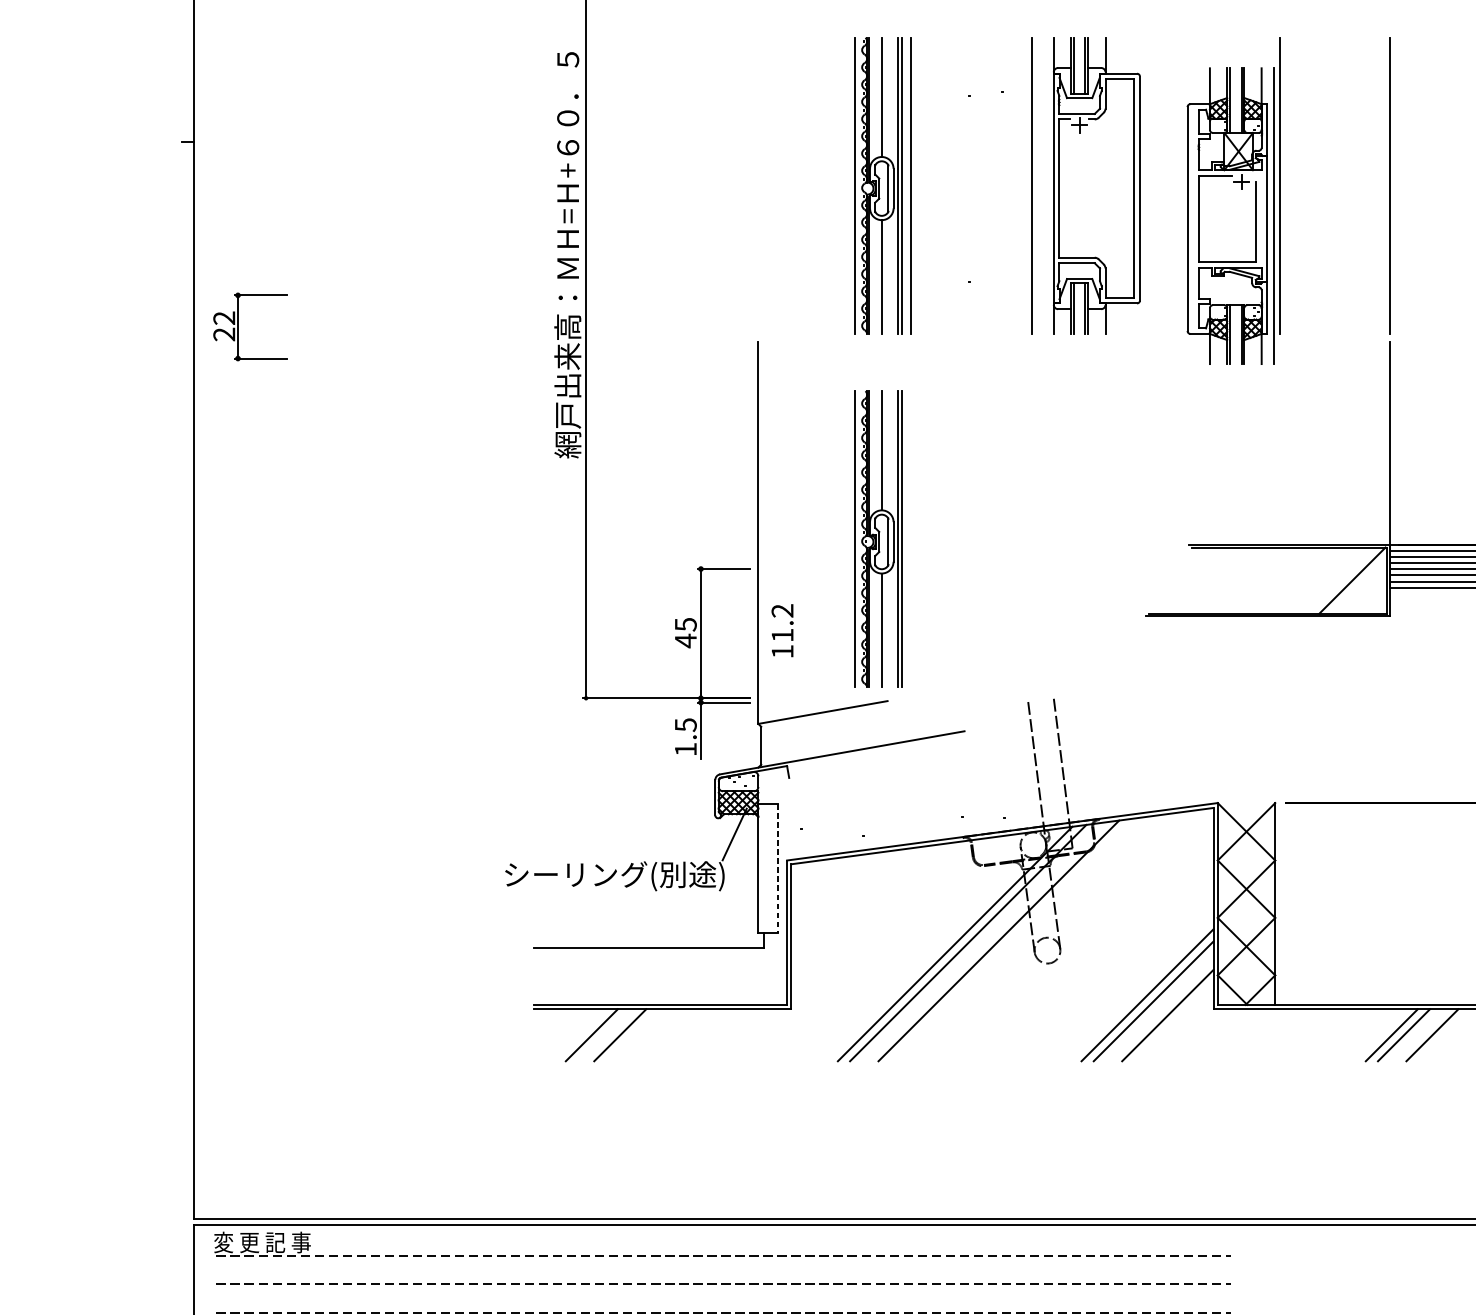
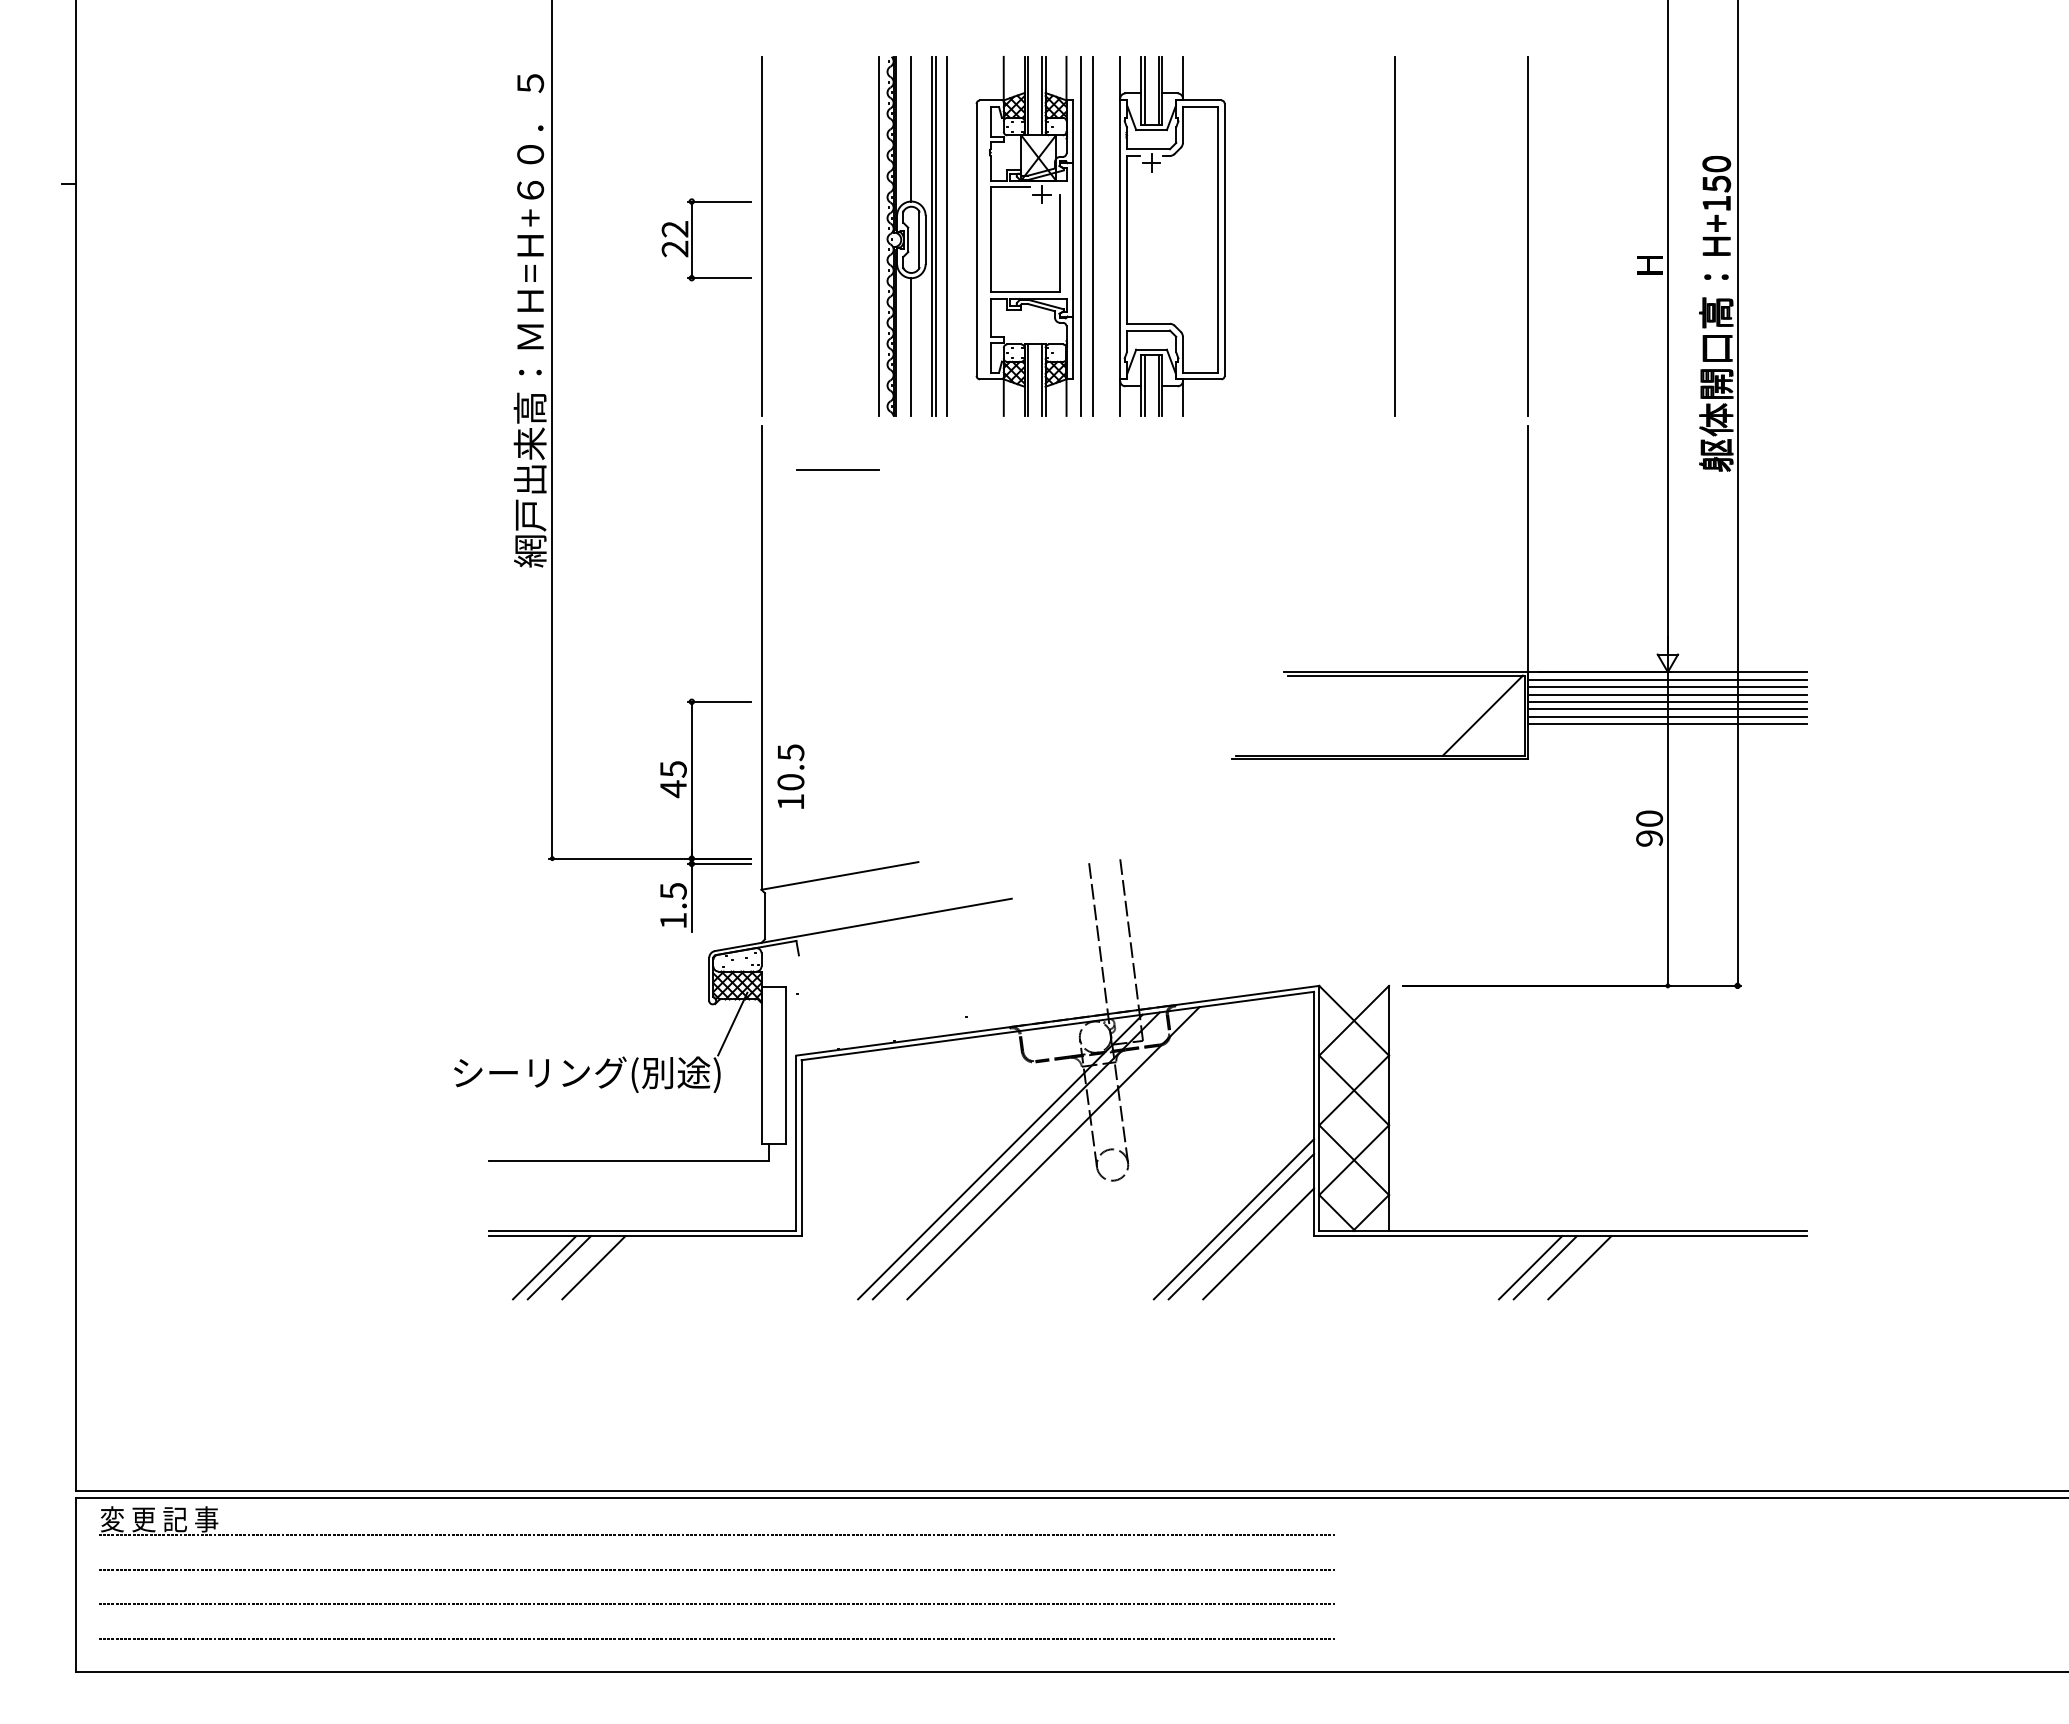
line: (758, 184) -> (761, 235), added
part: (1230, 216) -> (1028, 236), moved
part: (238, 326) -> (692, 239), moved
line: (821, 377) -> (838, 469), added
part: (878, 539) -> (907, 665), removed
text: (782, 623) -> (790, 767), 11.2 -> 10.5
line: (778, 868) -> (785, 1065), dashed -> solid
line: (579, 1035) -> (544, 1267), added

